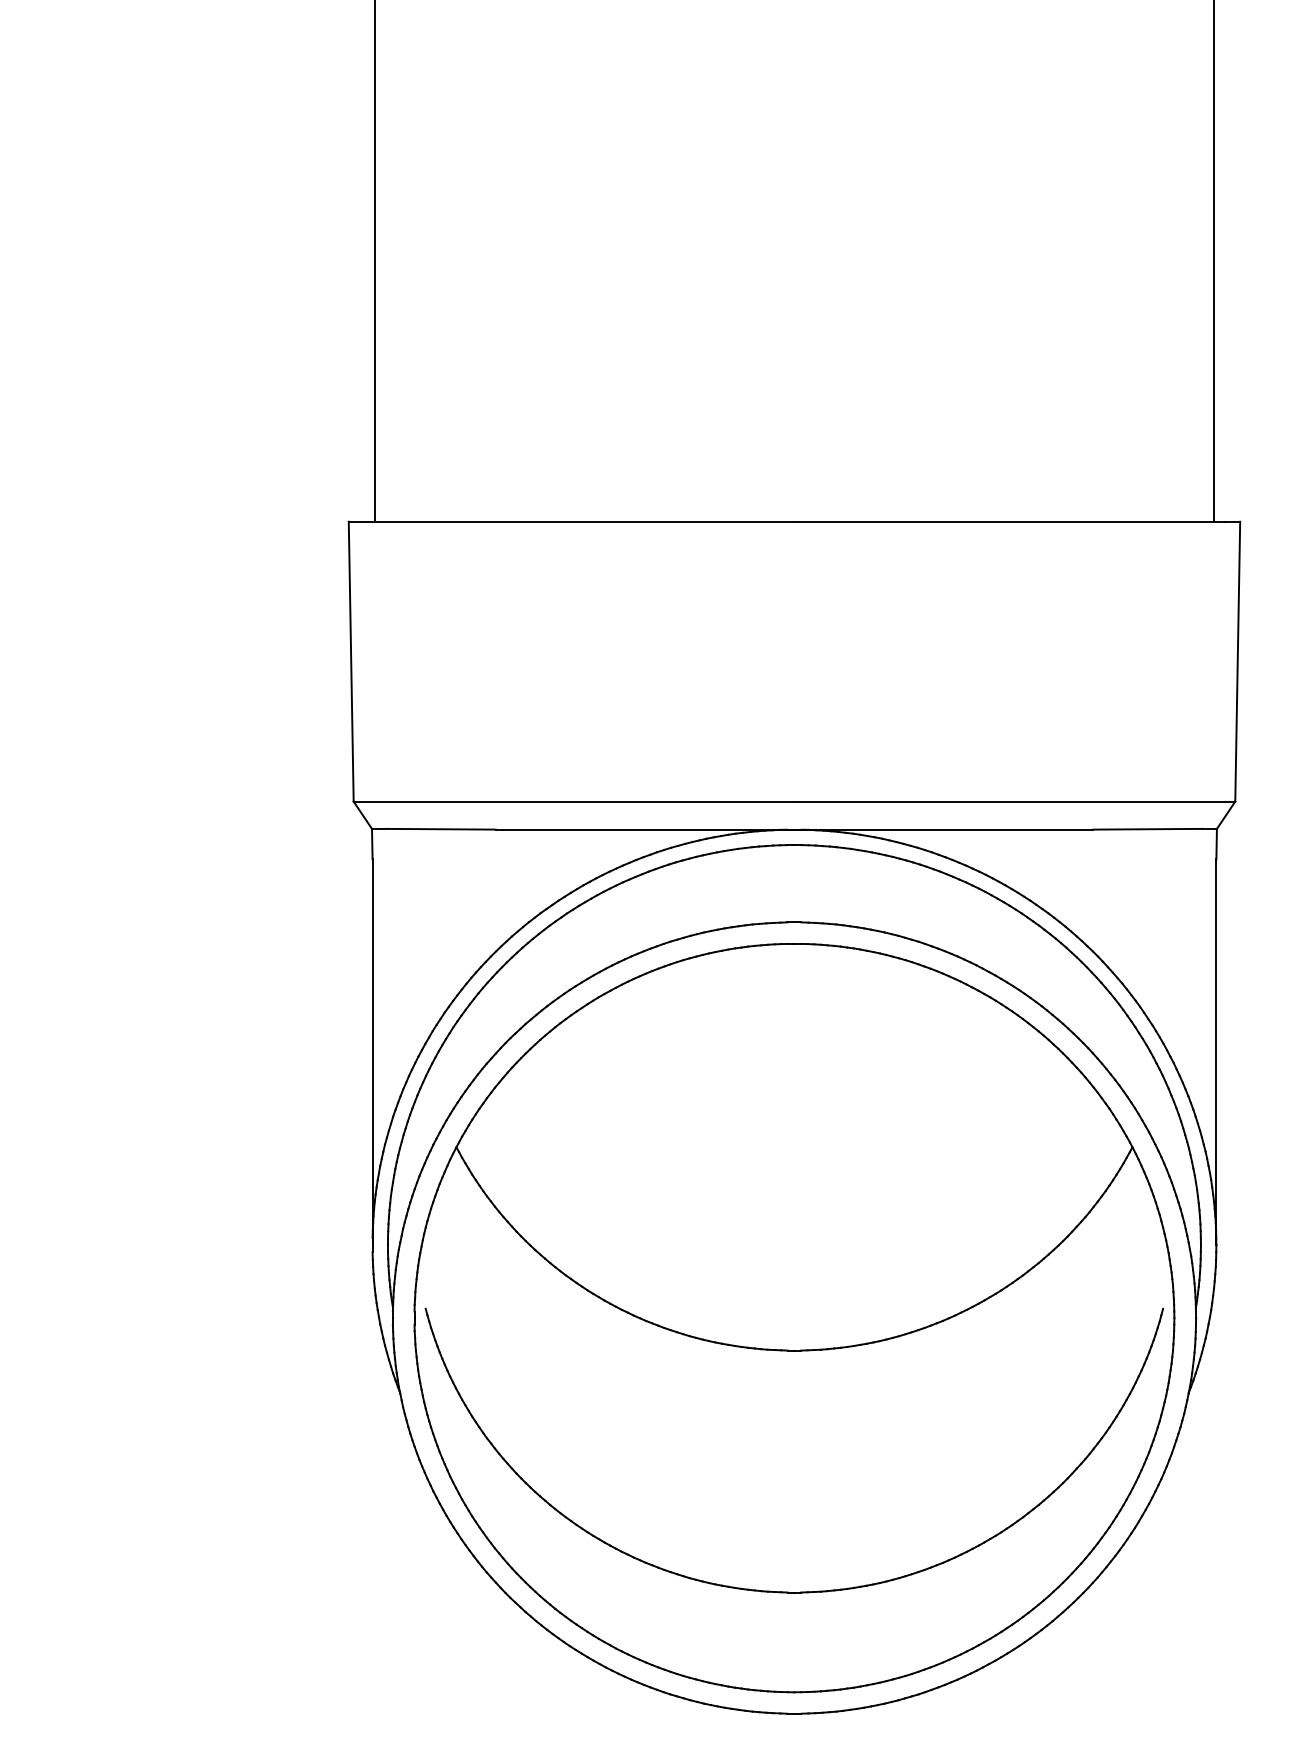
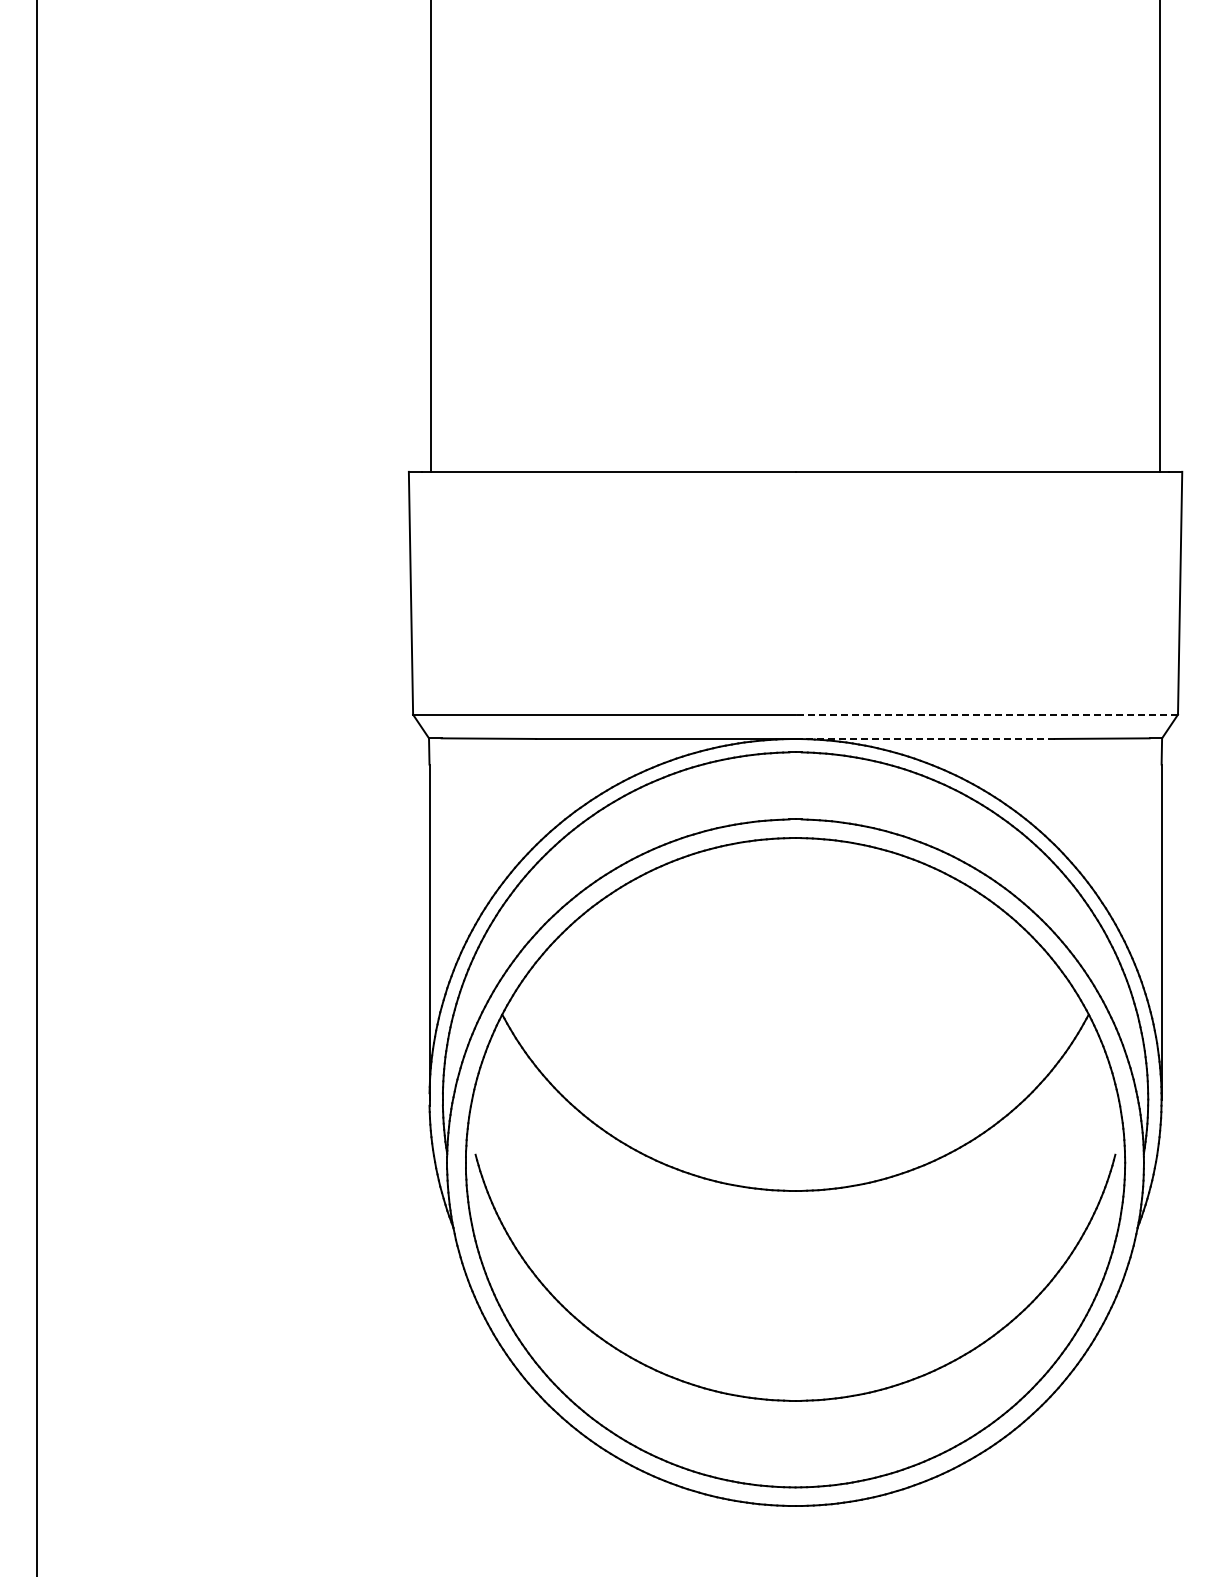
line: (1014, 801) -> (986, 714), solid -> dashed
line: (944, 829) -> (925, 738), solid -> dashed

